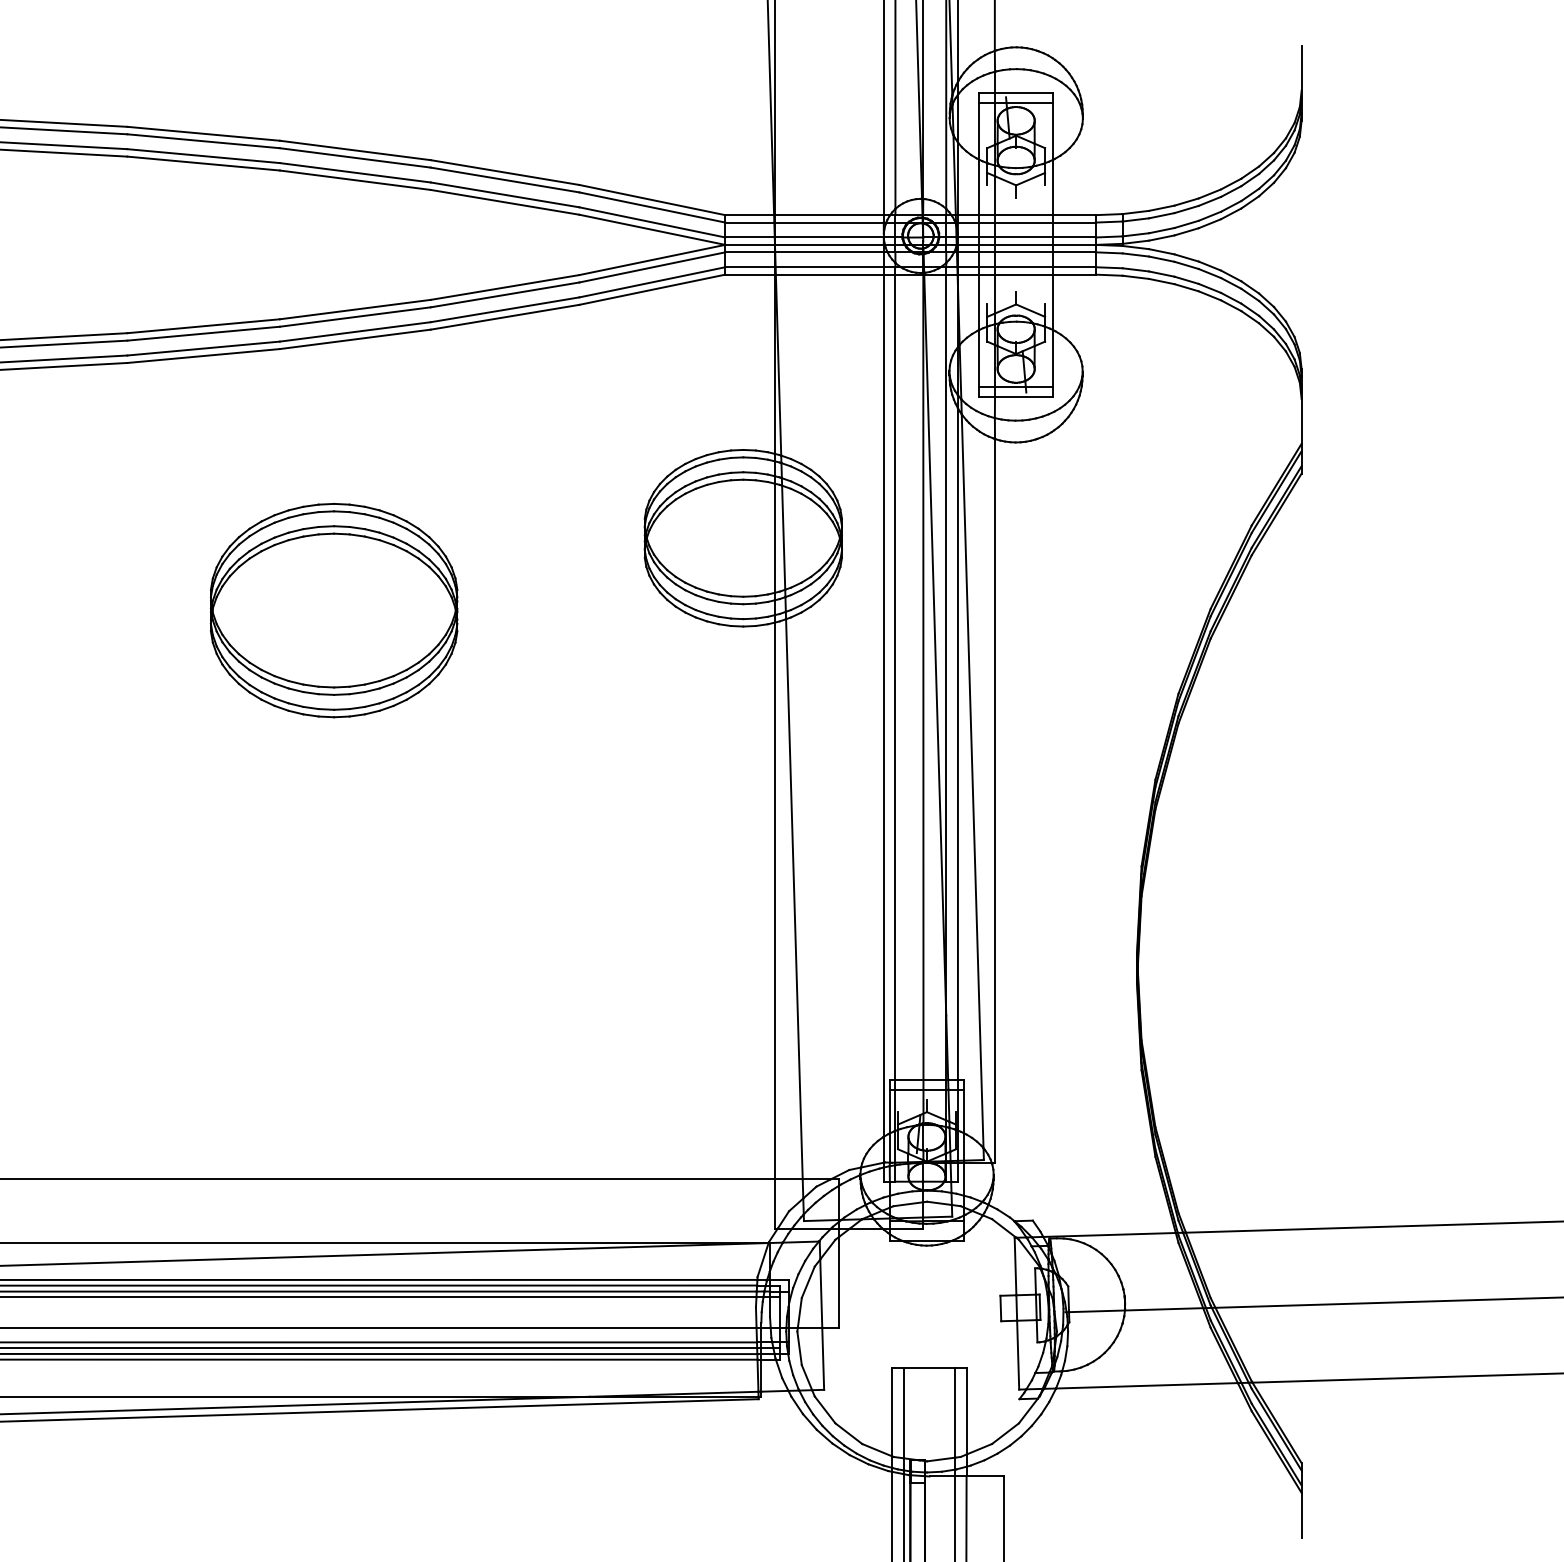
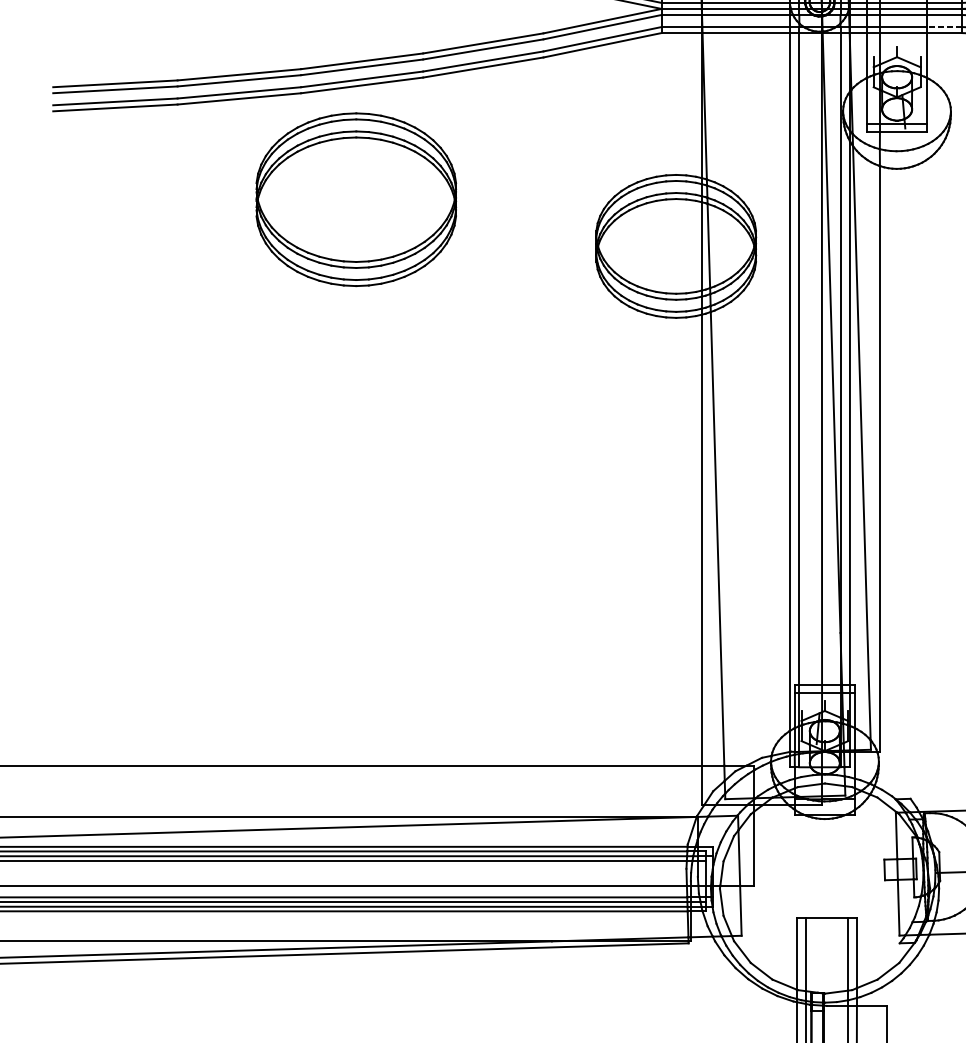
line: (1074, 267) -> (944, 27), solid -> dashed
part: (333, 610) -> (355, 199), moved

